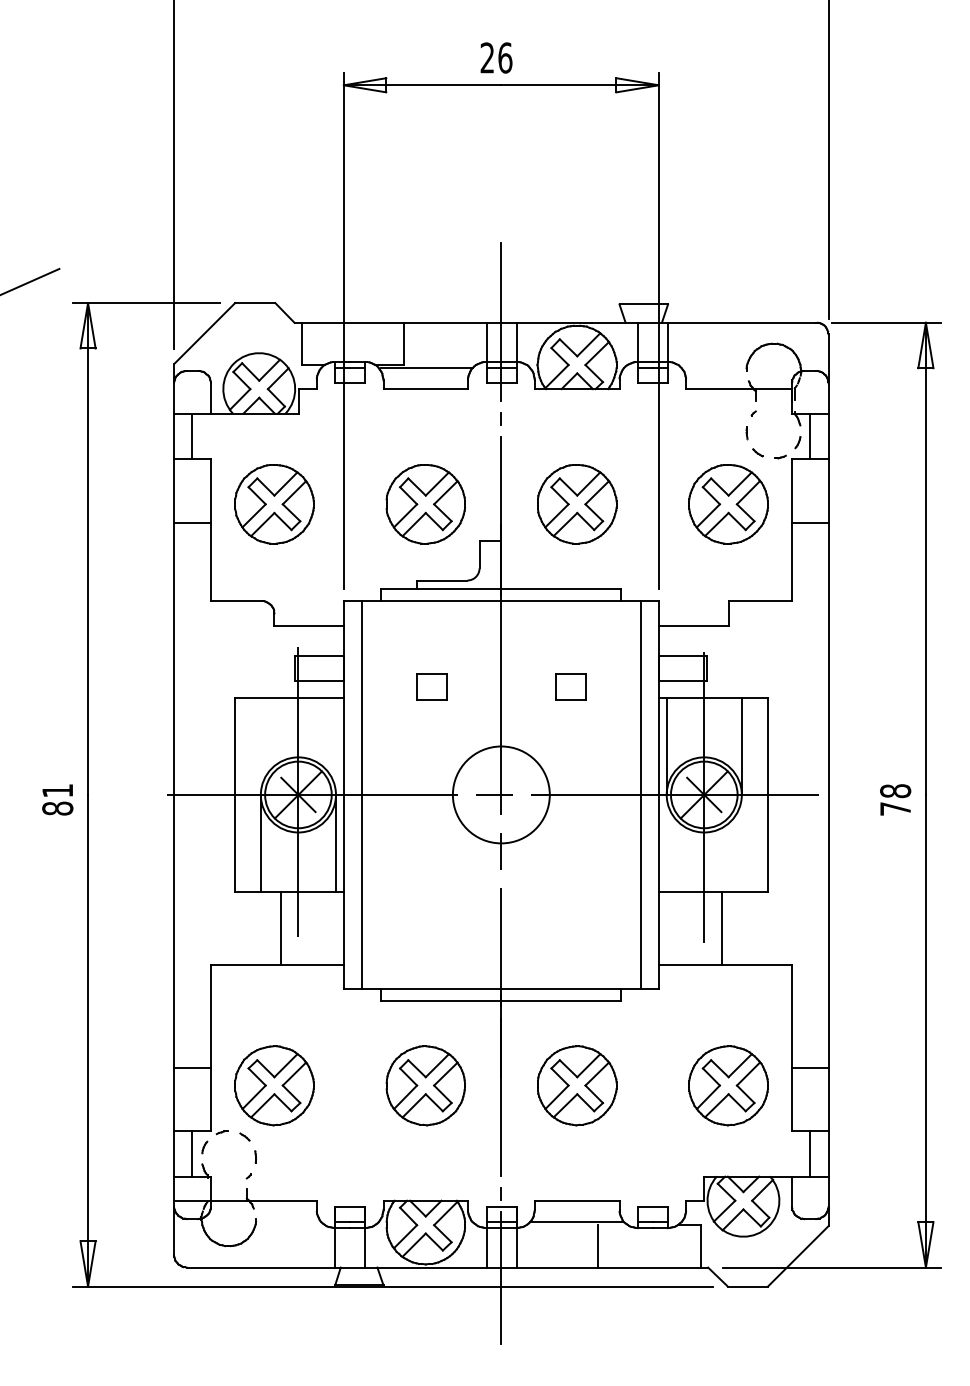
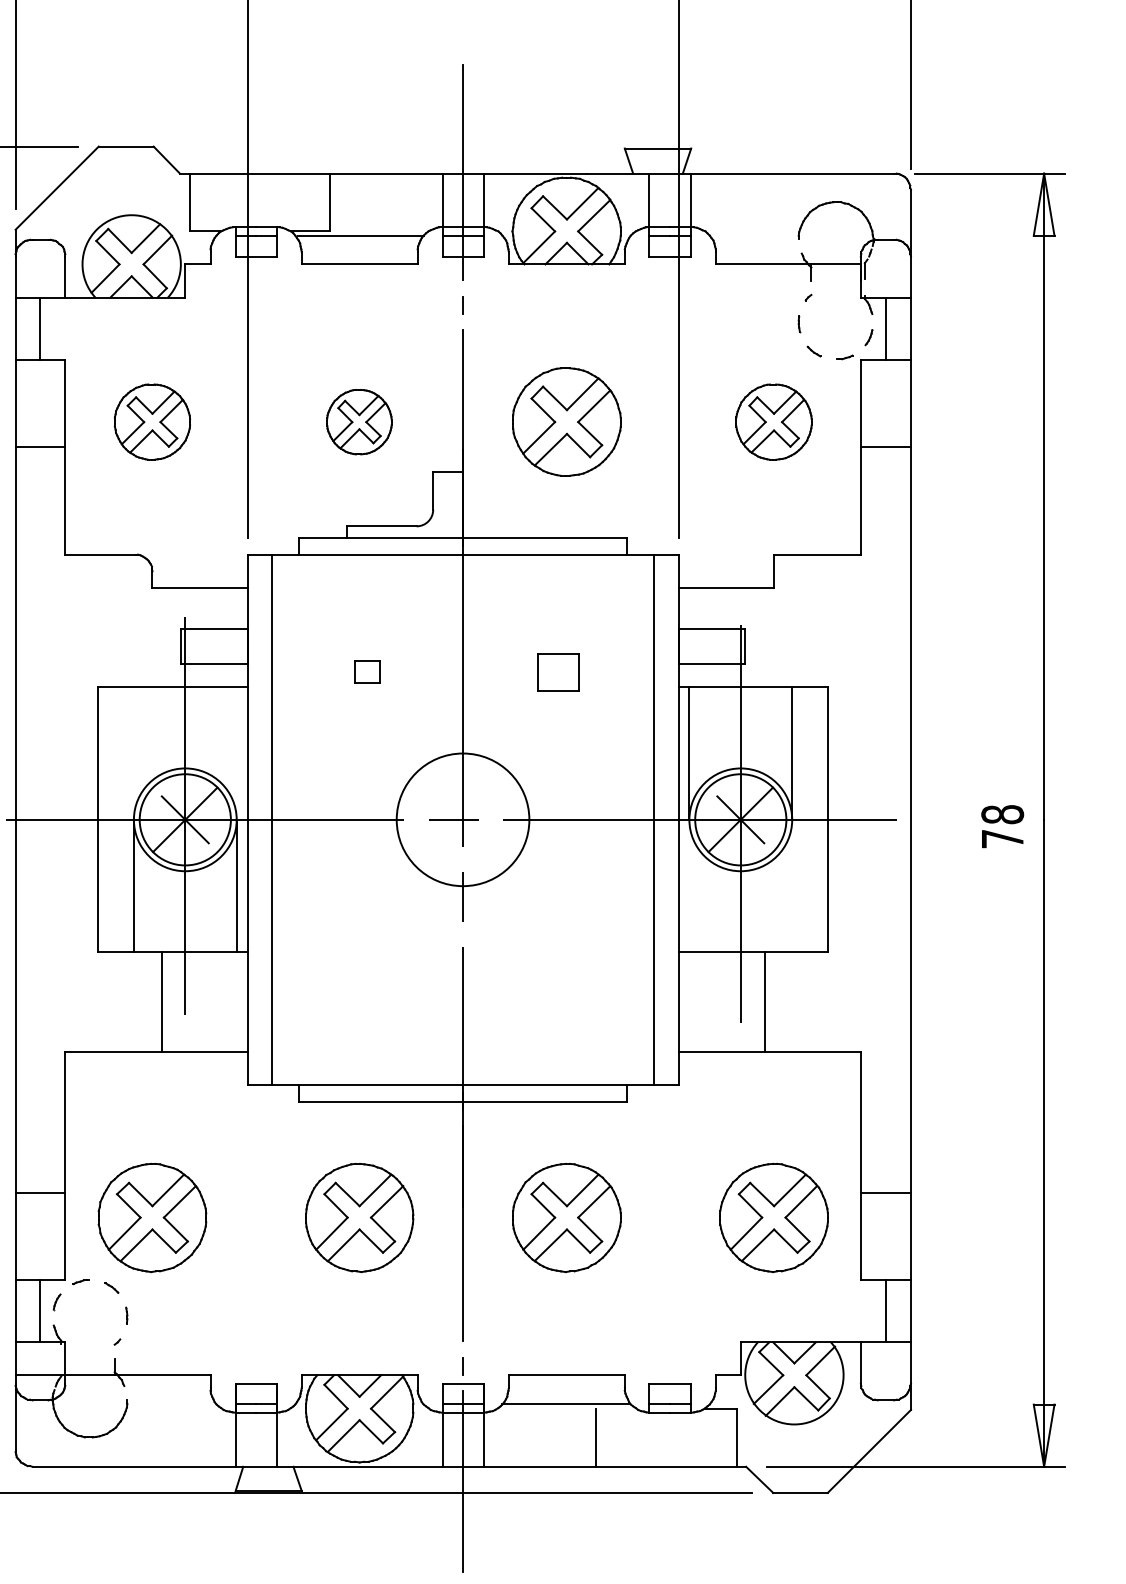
part: (274, 504) -> (152, 422), size x0.7
part: (425, 504) -> (359, 422), size x0.6
part: (728, 504) -> (773, 422), size x0.7
part: (431, 686) -> (367, 671), size x0.6

